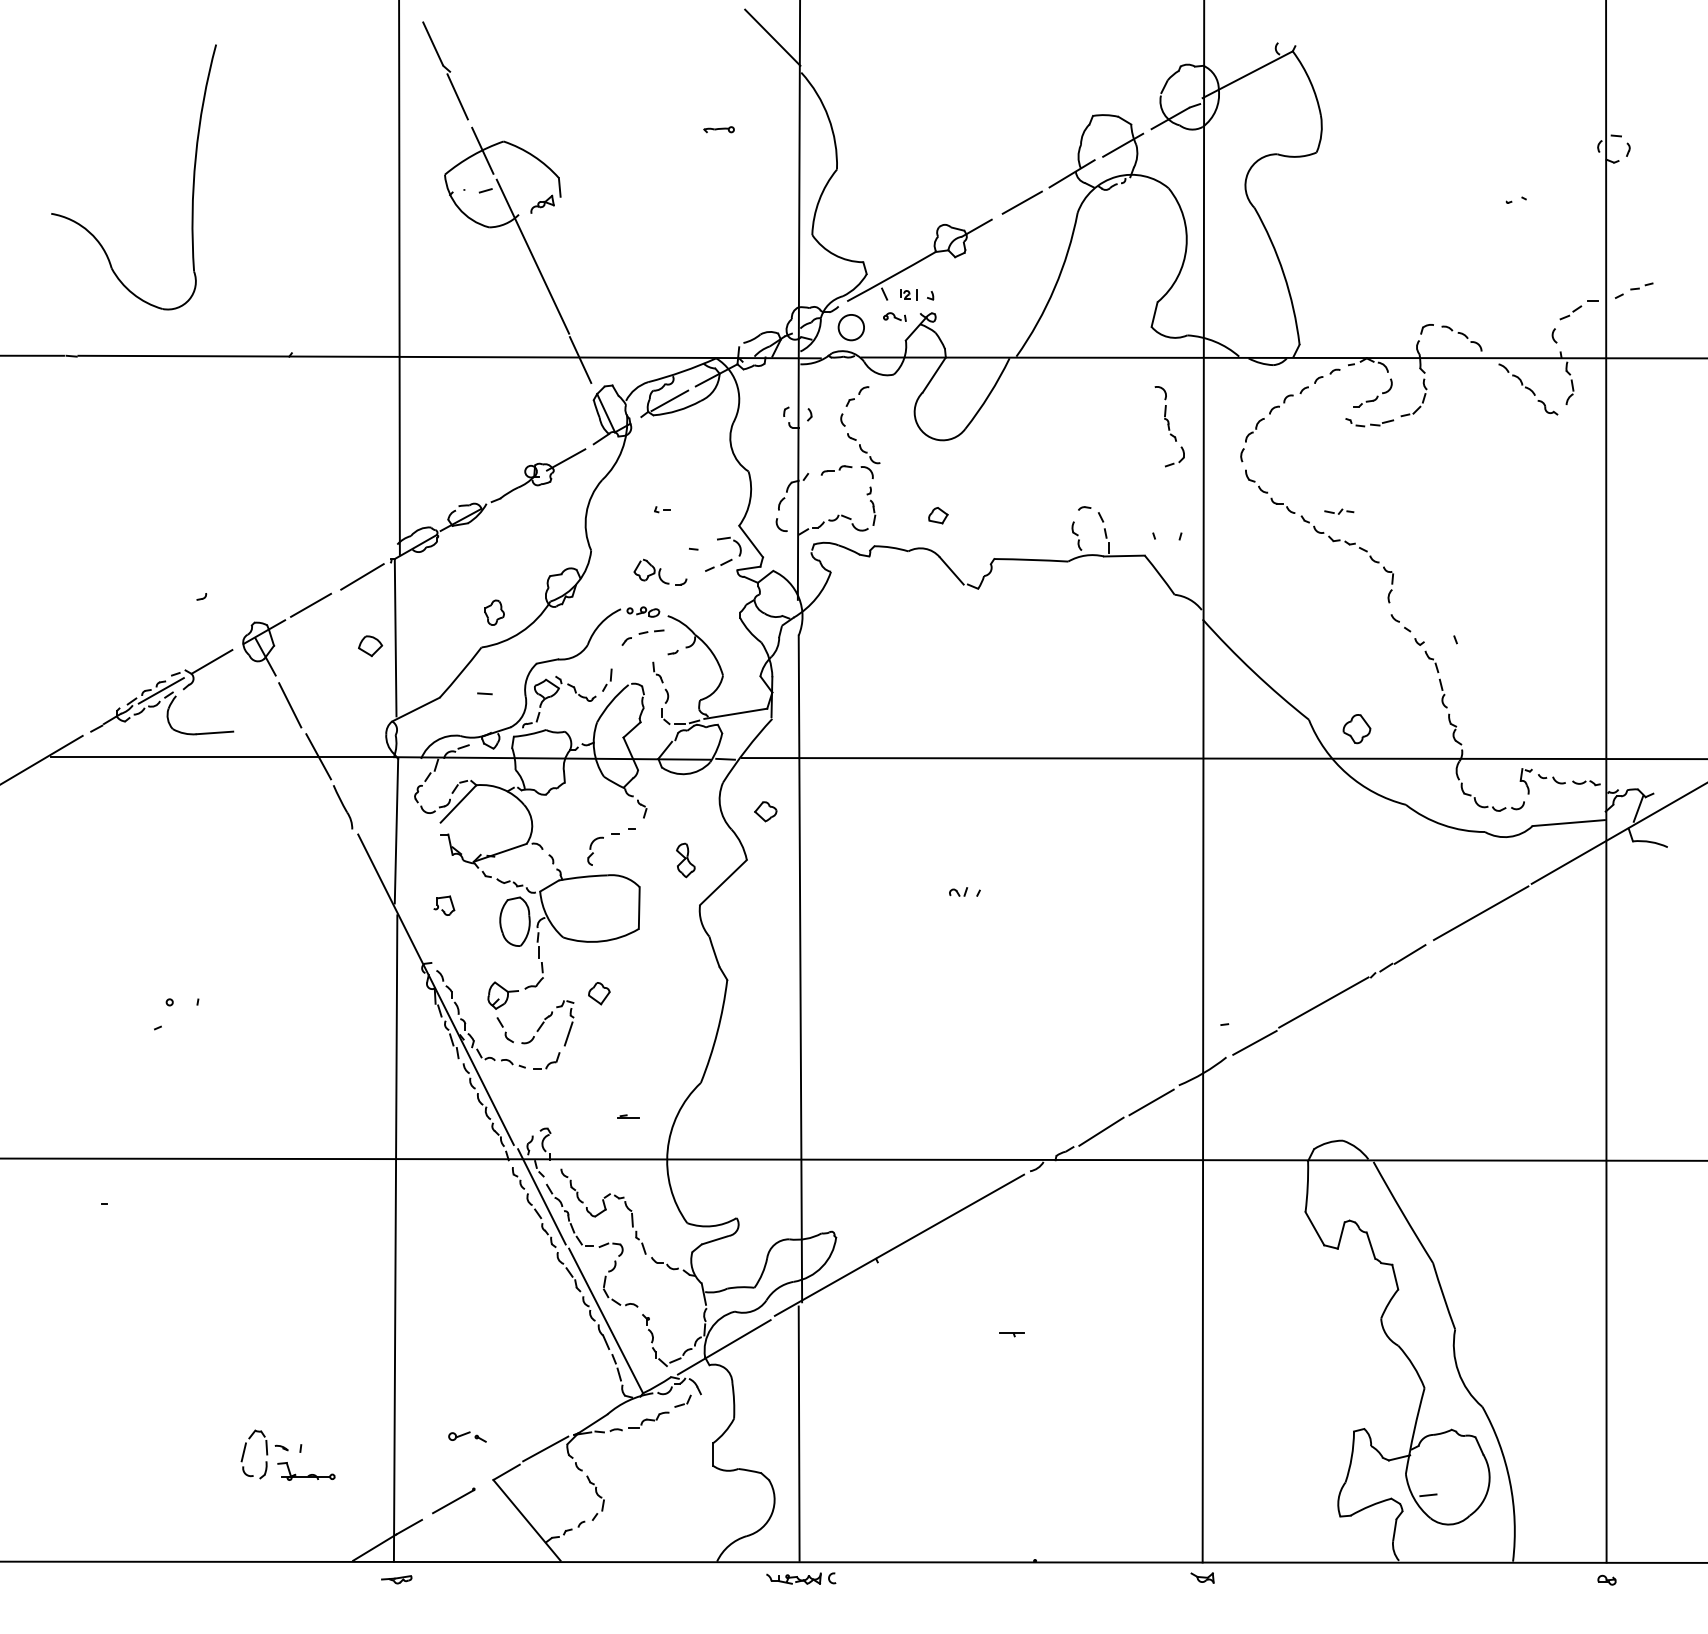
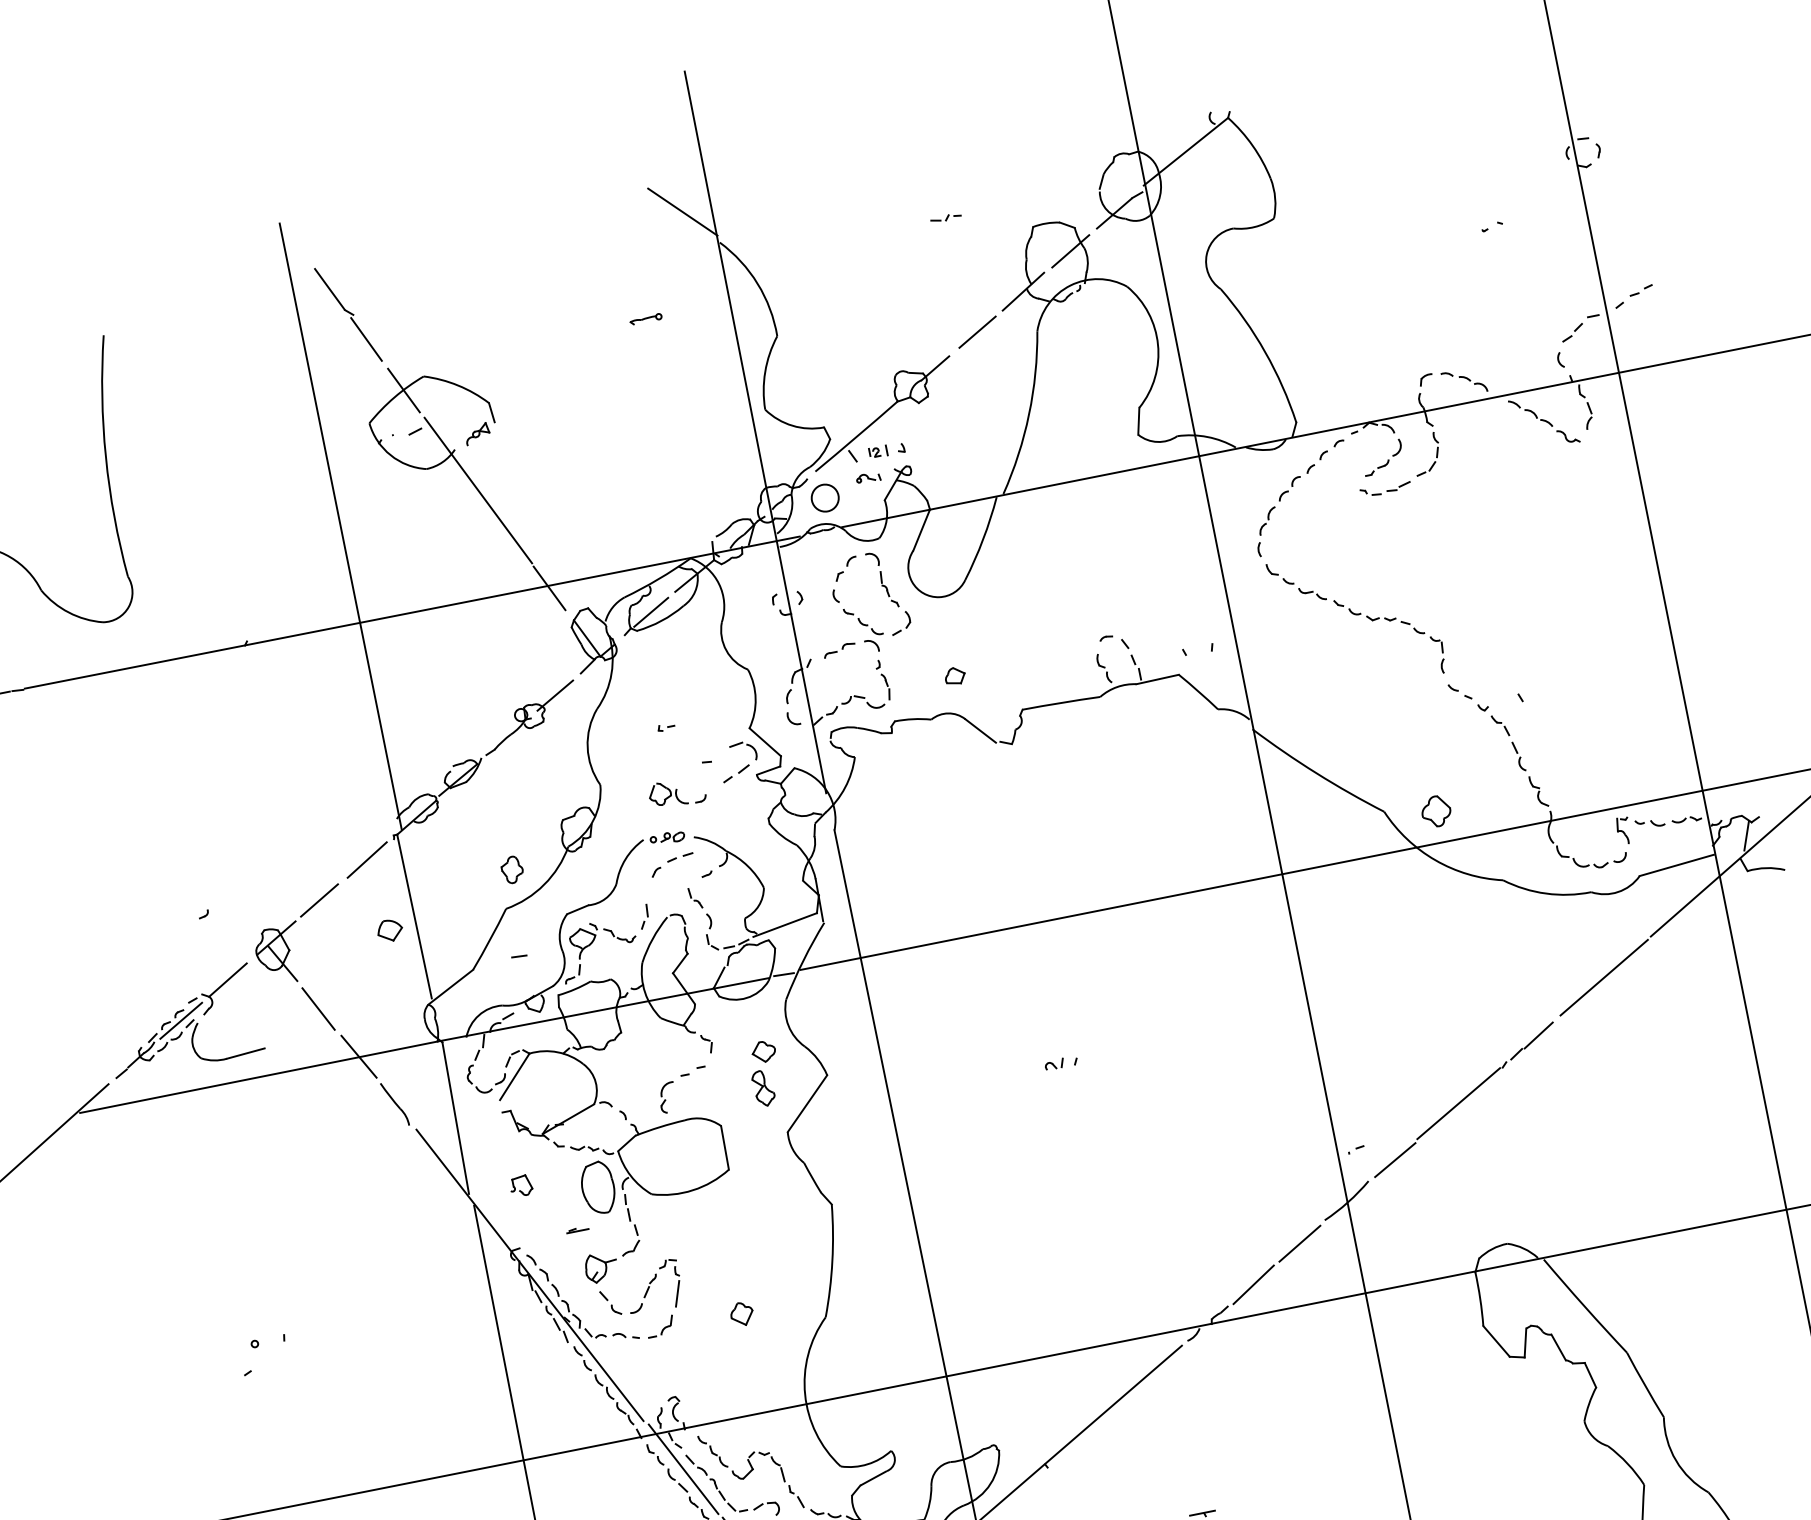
part: (1169, 426) -> (888, 592), moved
part: (1339, 511) -> (946, 217), moved
part: (765, 811) -> (763, 1051), moved
part: (599, 993) -> (742, 1314), moved
part: (628, 1116) -> (577, 1229), moved

